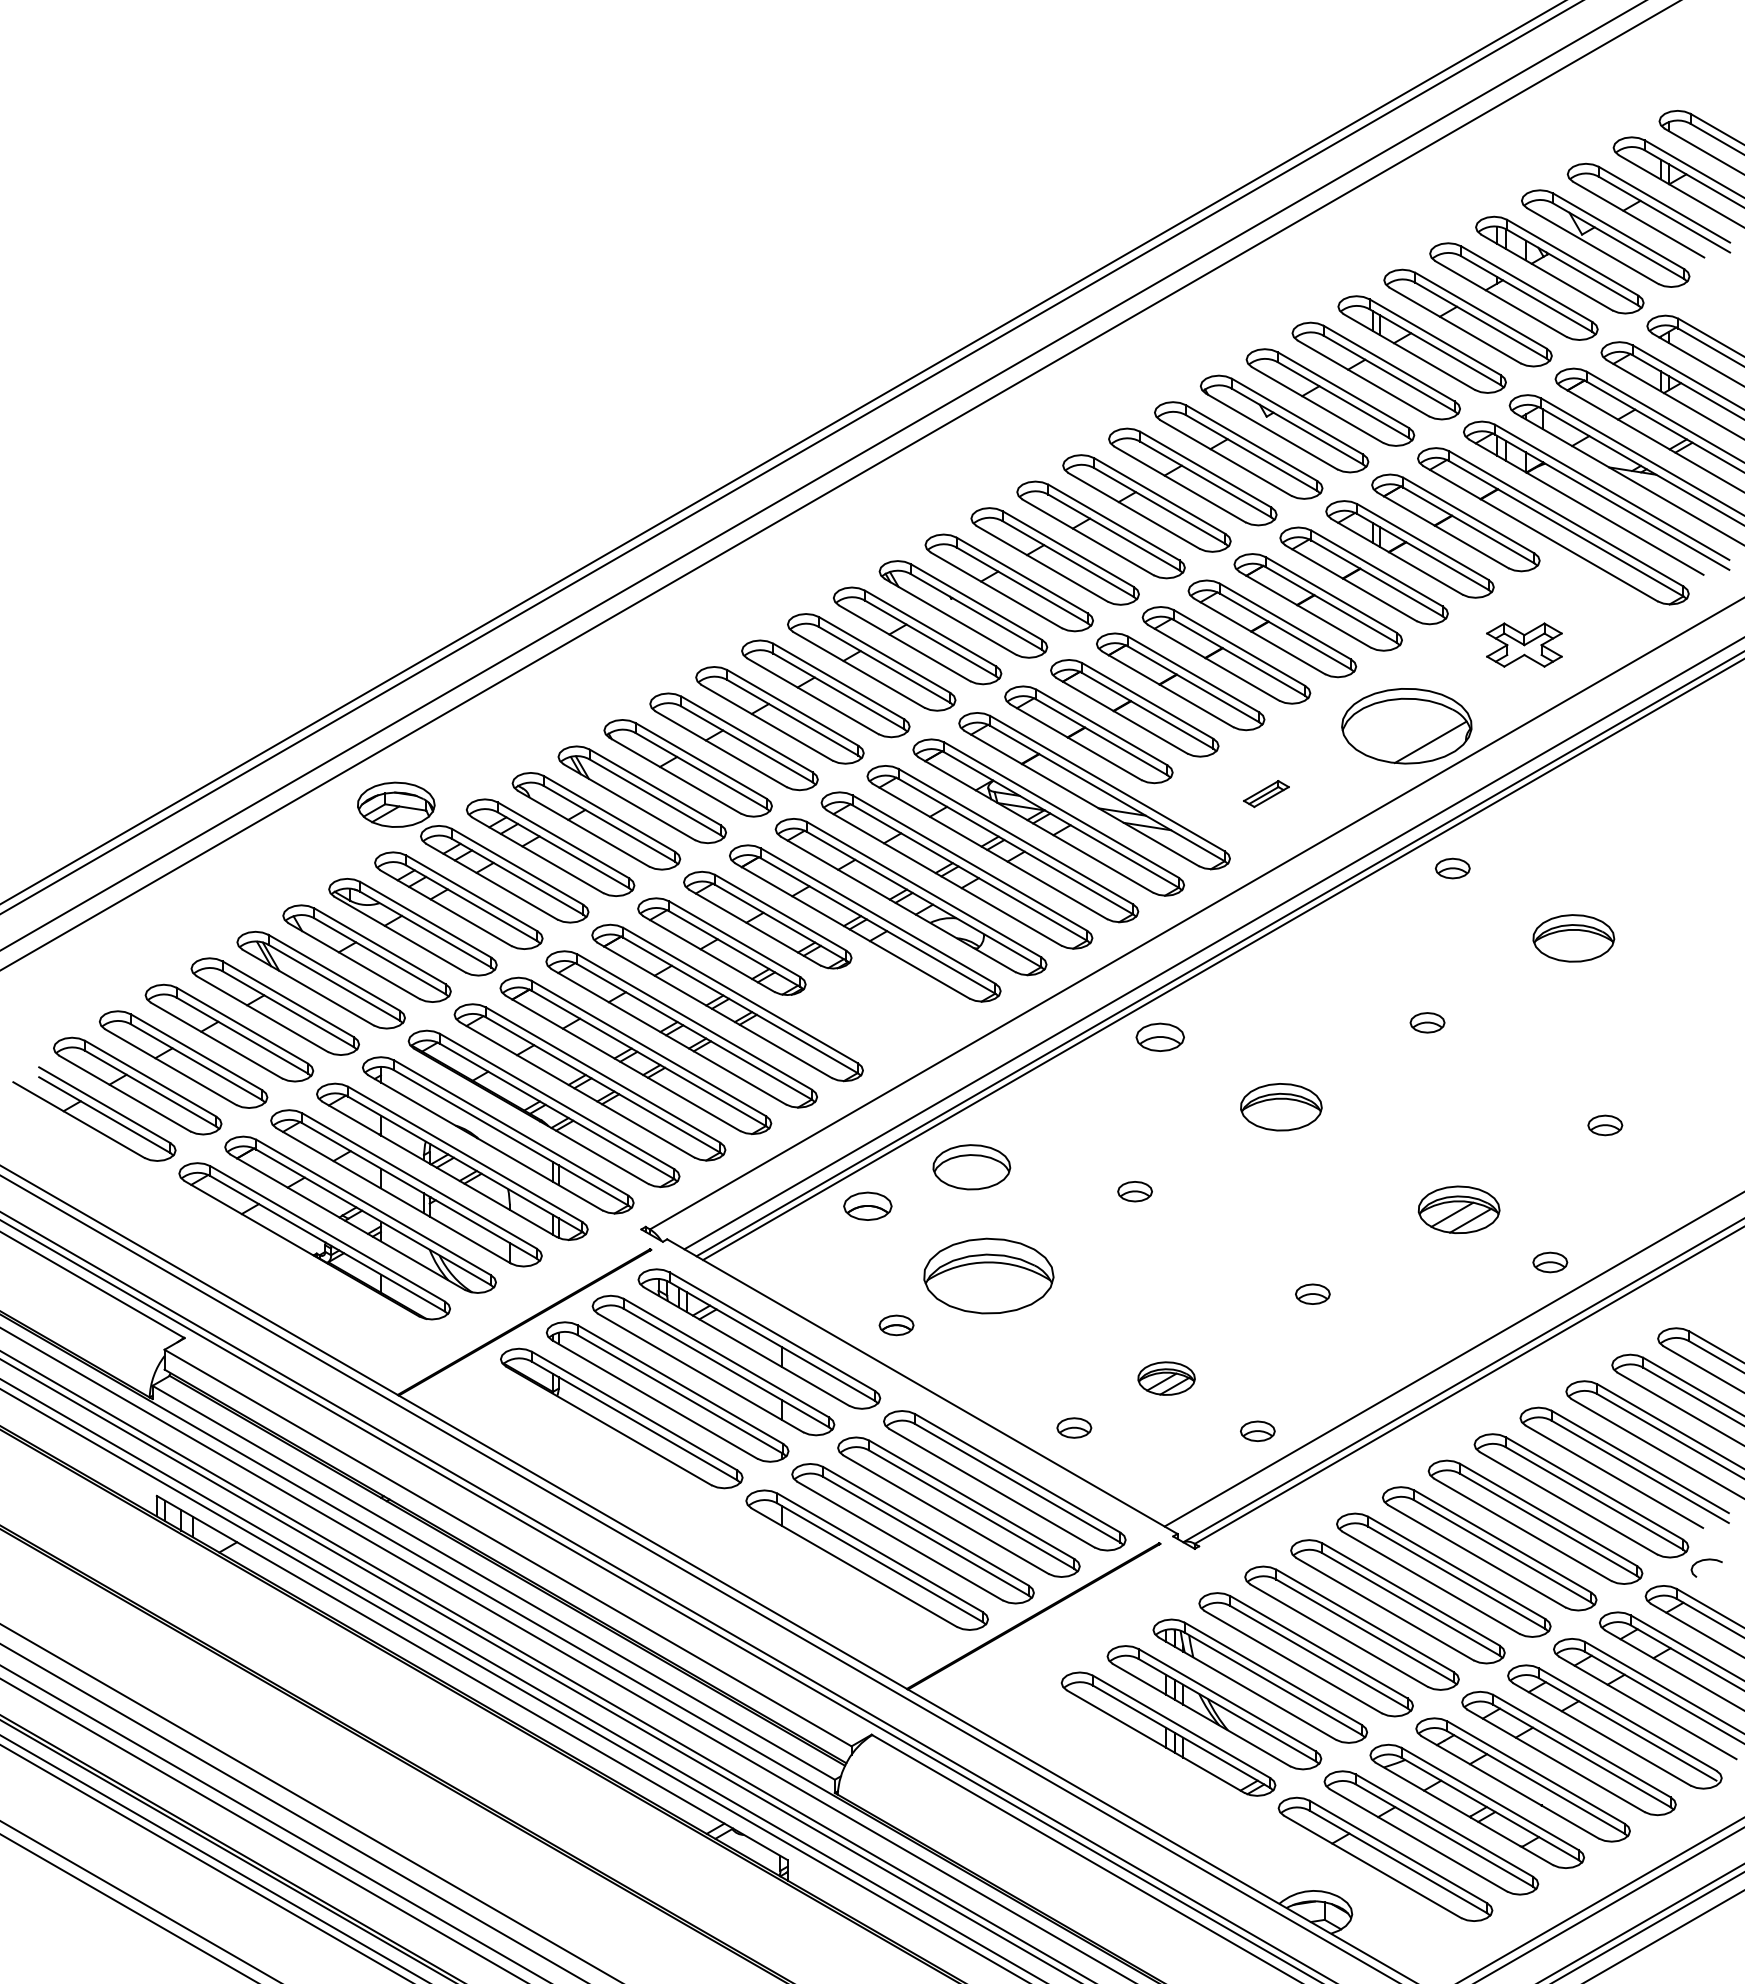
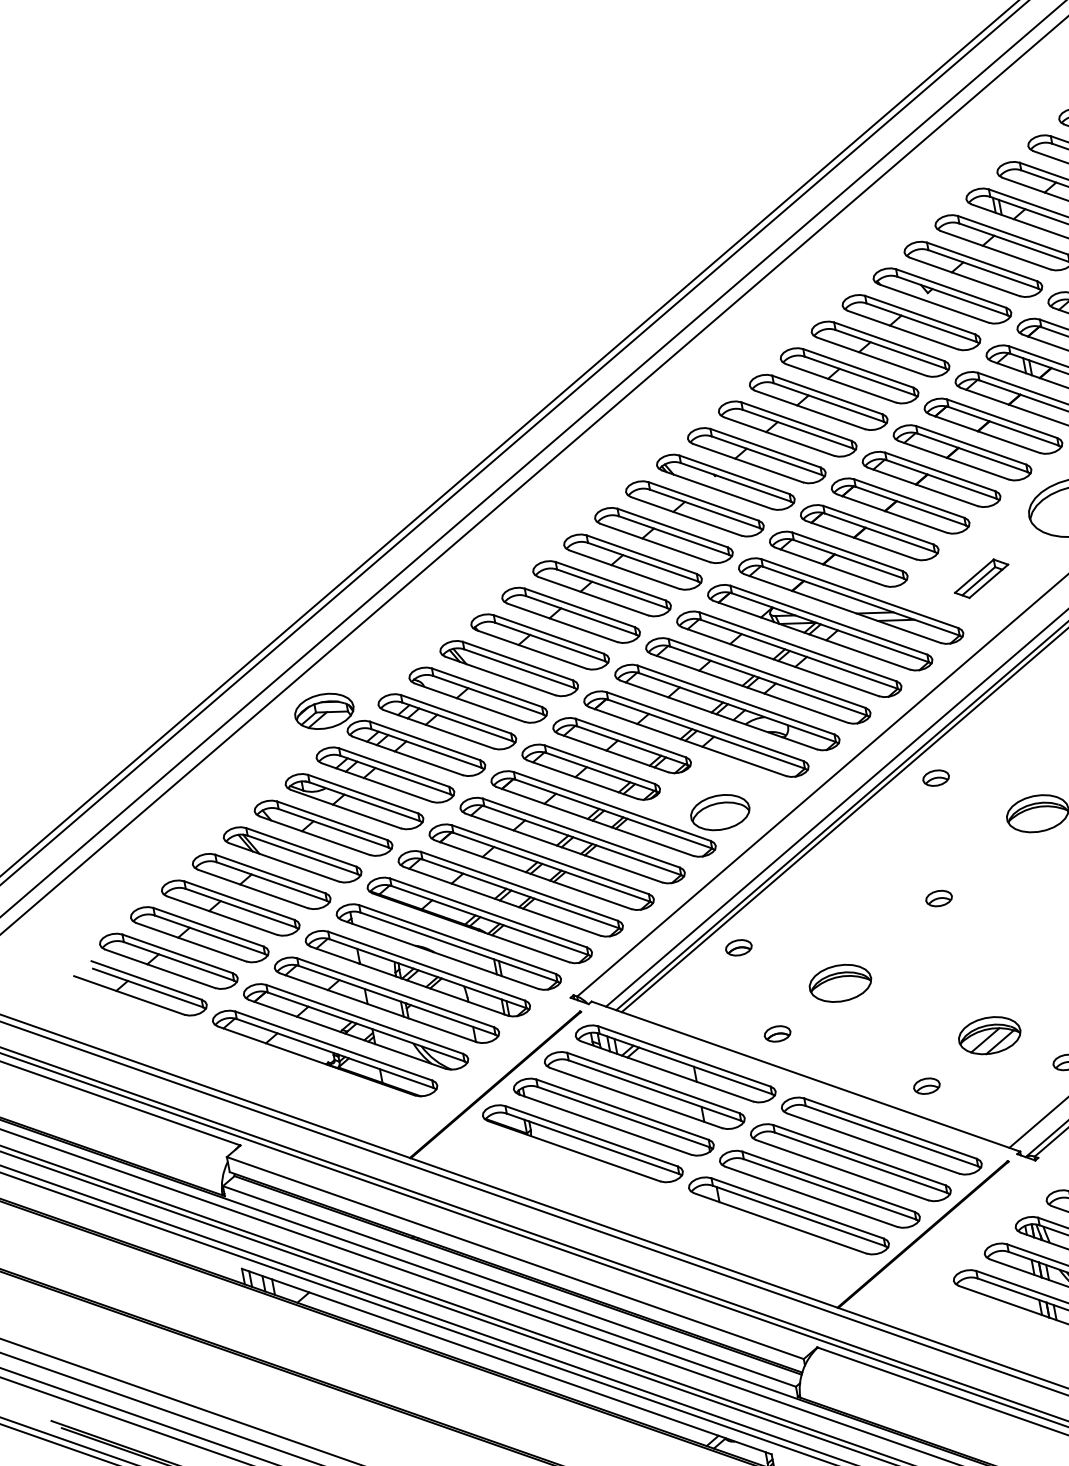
part: (1266, 793) -> (981, 578), size x1.67
part: (1160, 1037) -> (936, 778), size x0.71
part: (971, 1167) -> (720, 812), moved
part: (867, 1205) -> (738, 947), size x0.71
part: (988, 1275) -> (840, 983), size x0.62
part: (1166, 1378) -> (989, 1035), size x1.43

